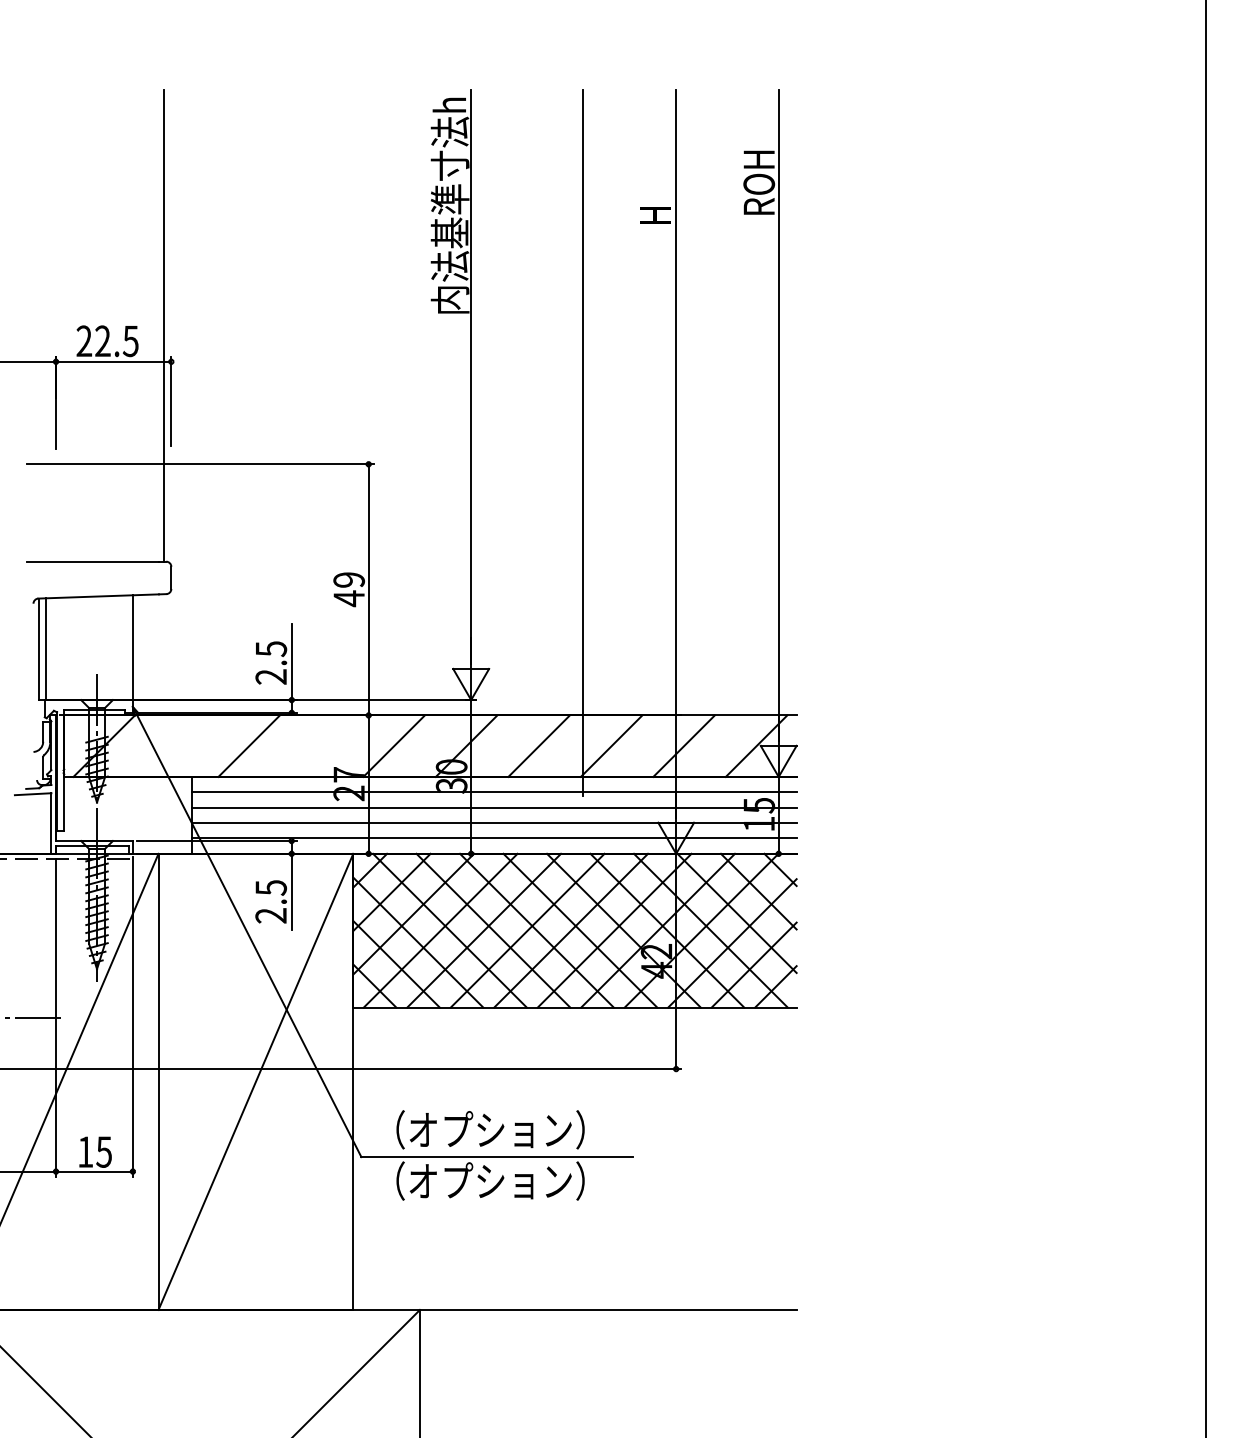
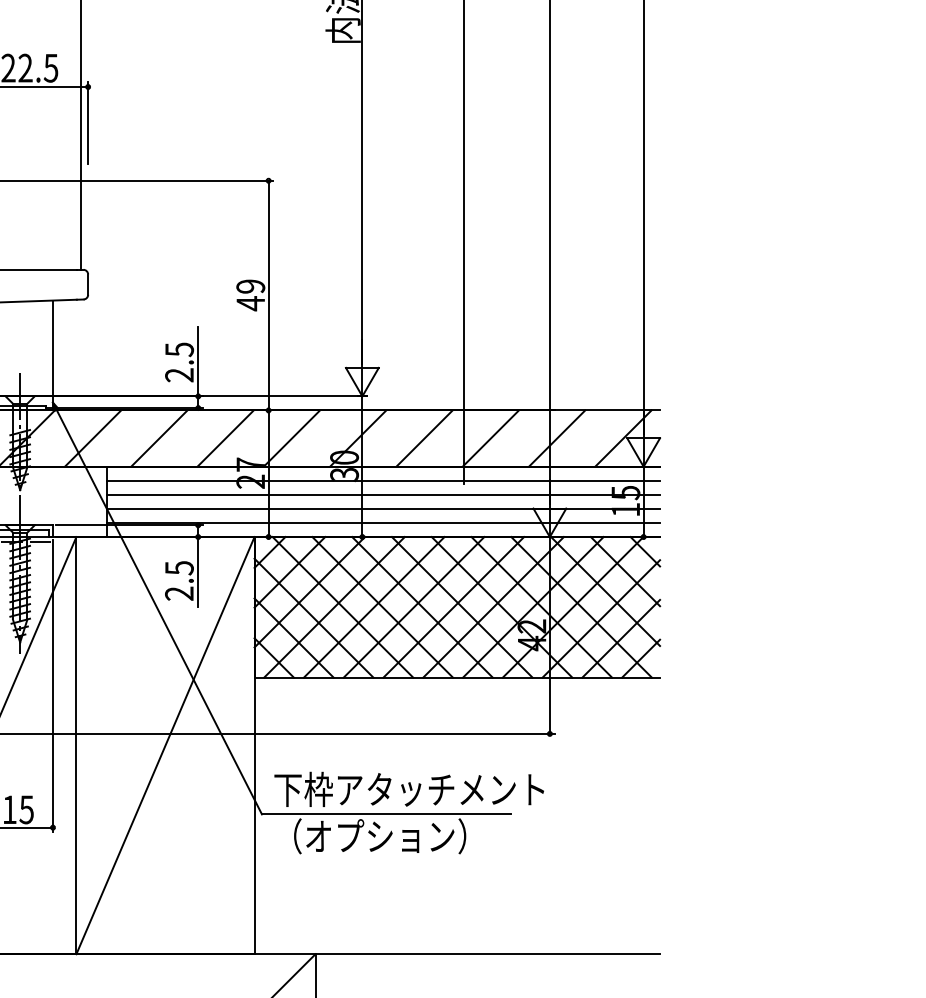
line: (176, 745) -> (92, 437), added
line: (321, 745) -> (225, 437), added
text: (522, 1129) -> (409, 789), （オプション） -> 下枠アタッチメント

